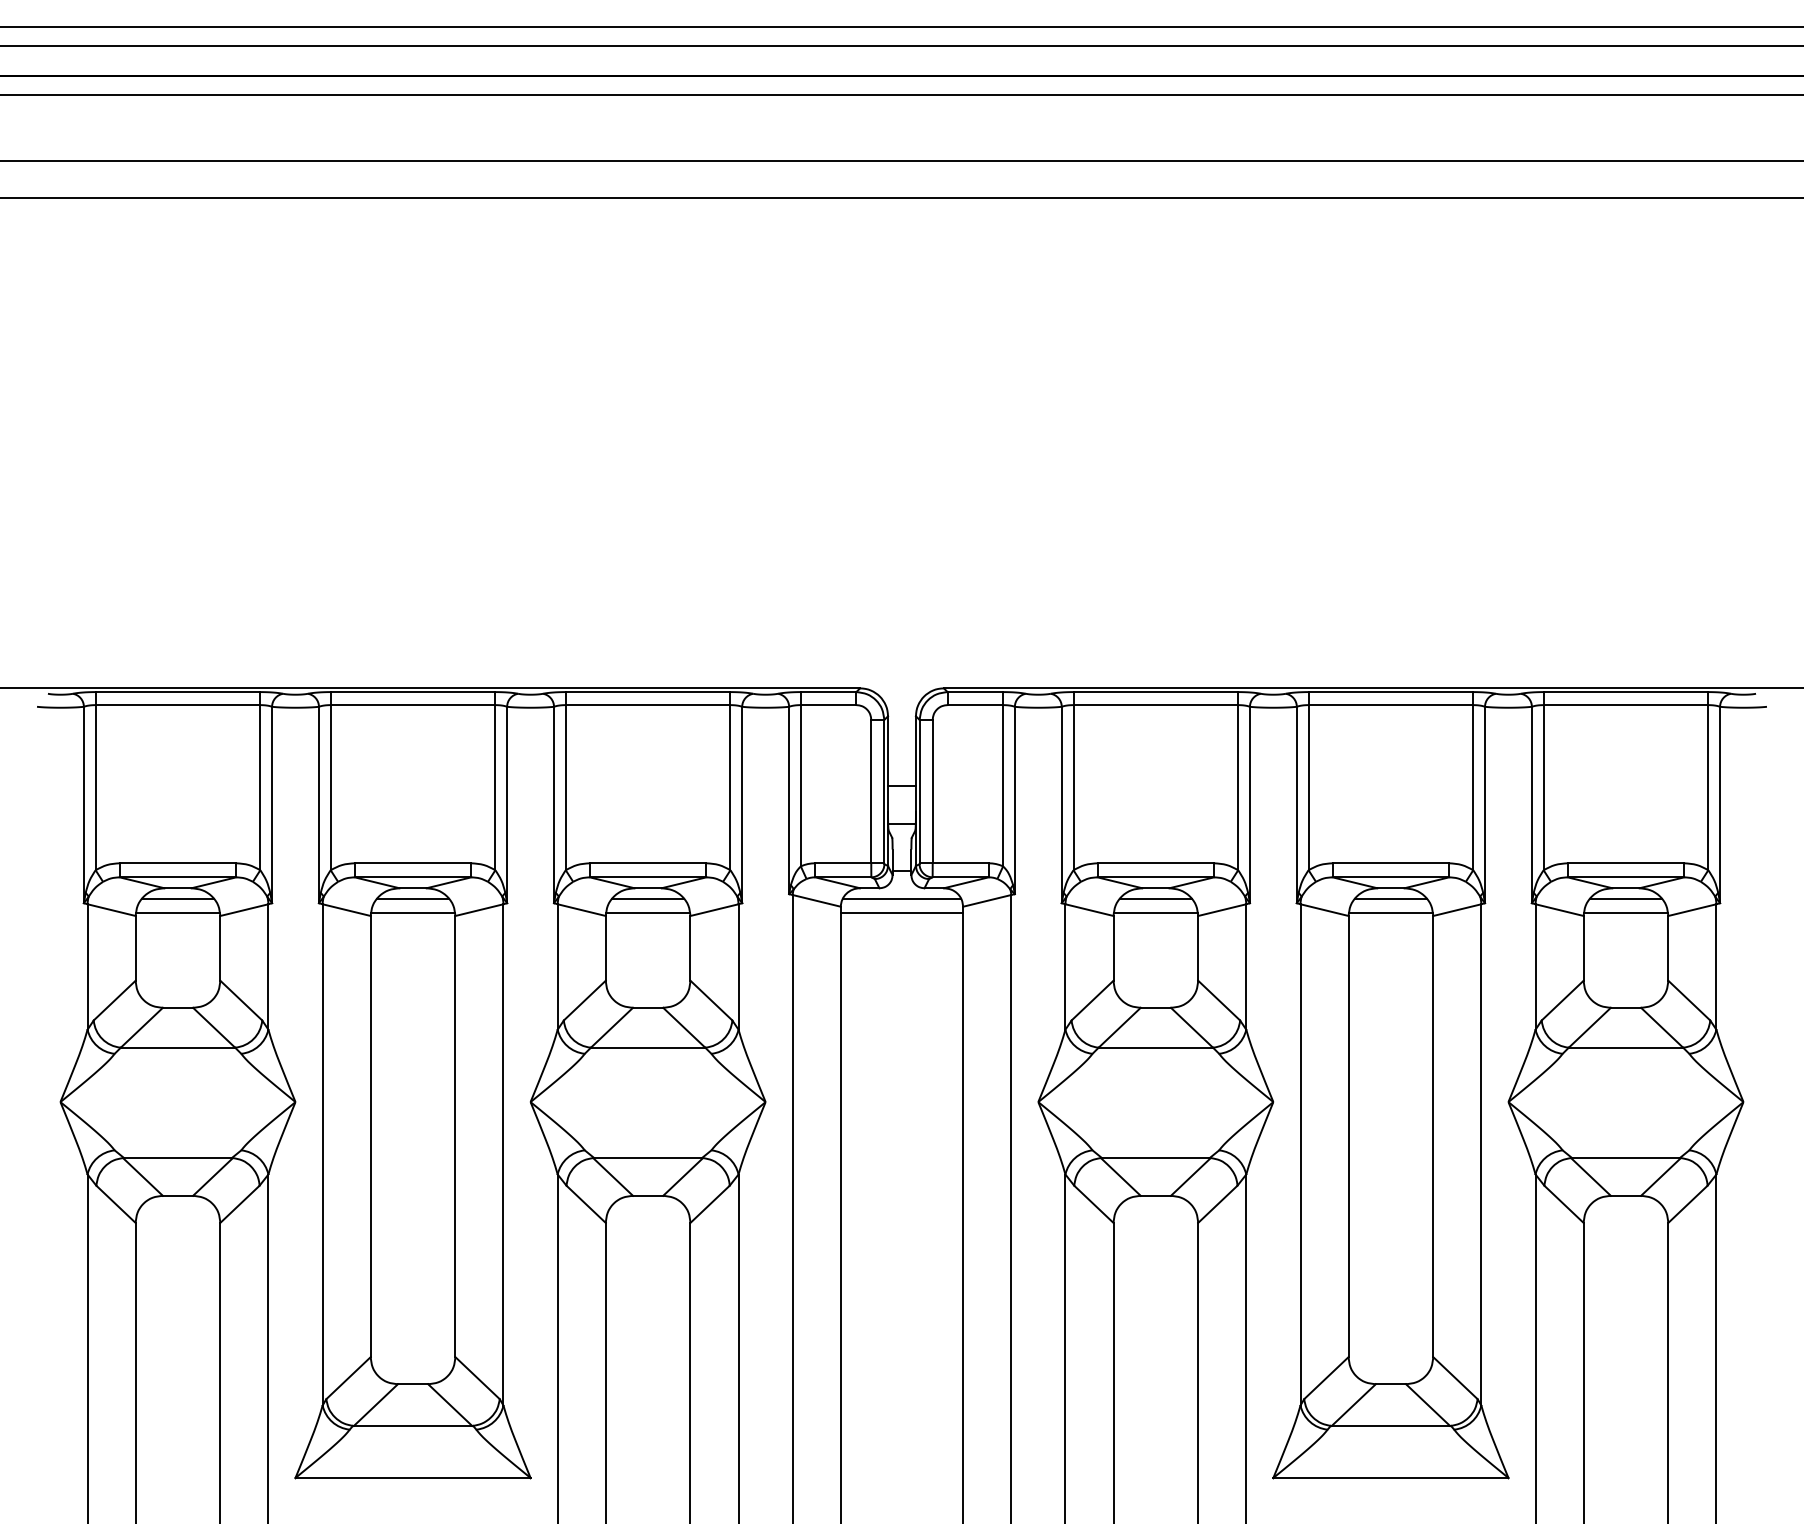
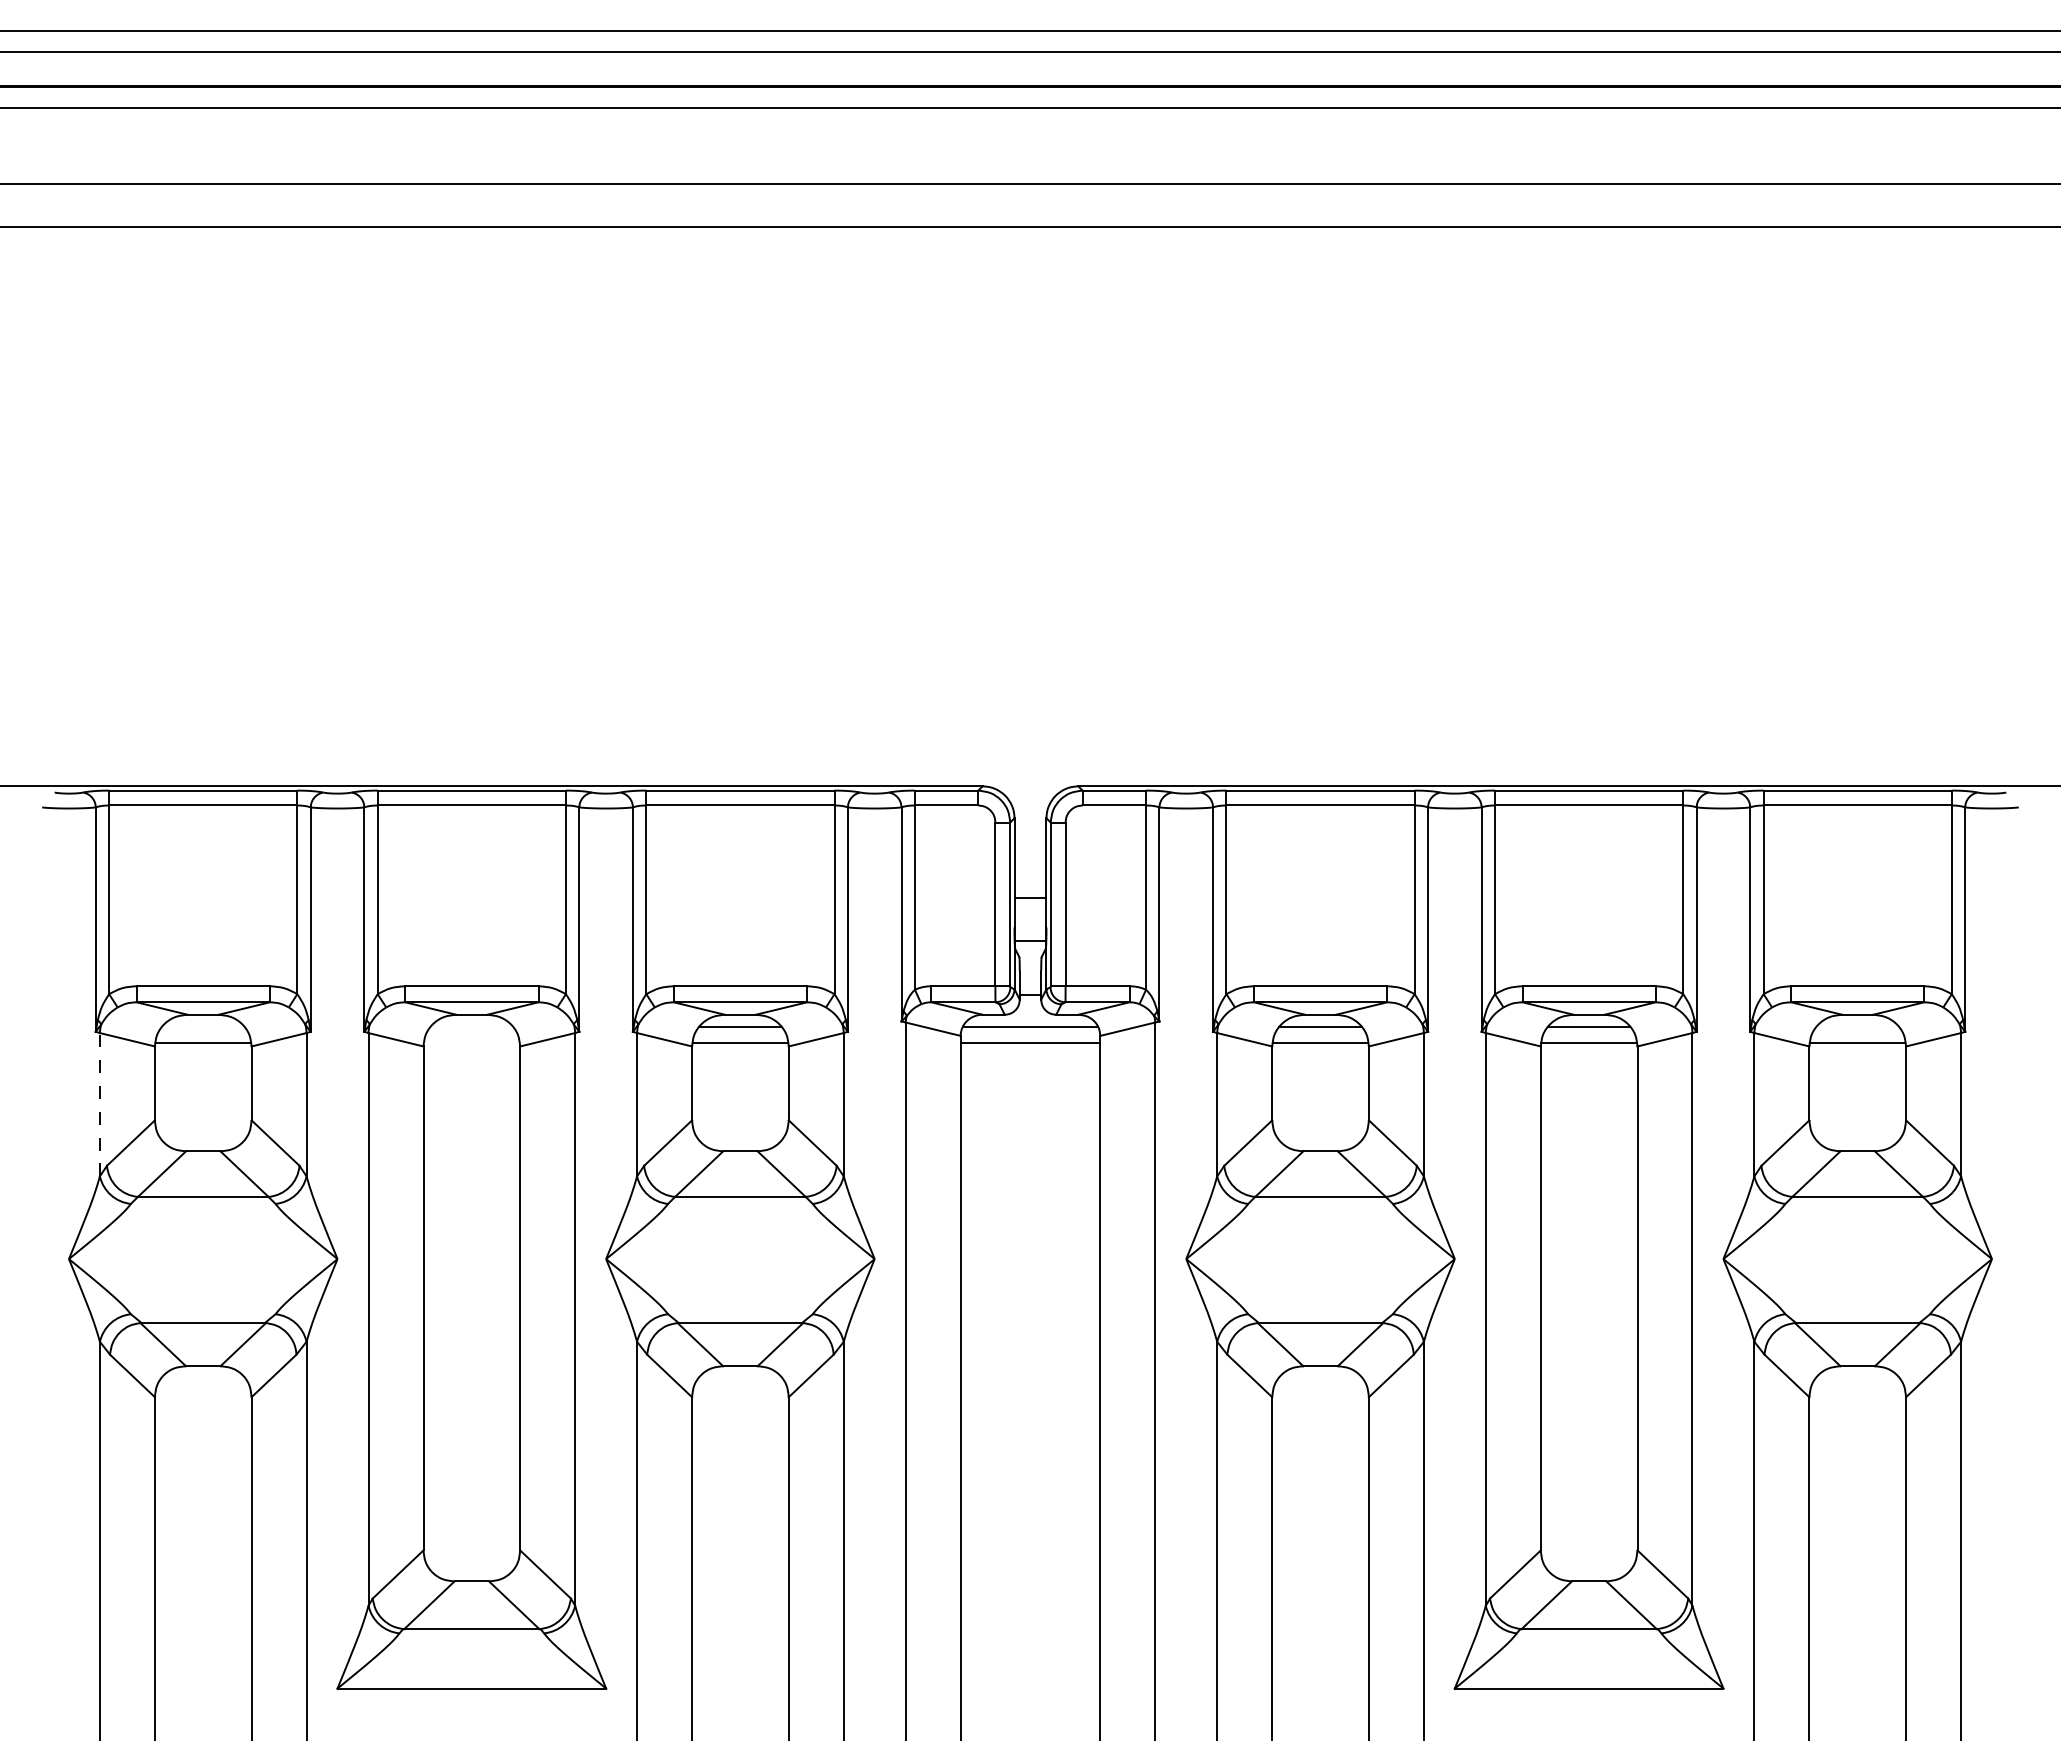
line: (178, 898) -> (203, 1026), removed
line: (412, 898) -> (471, 1026), removed
line: (1625, 898) -> (1857, 1026), removed
line: (412, 913) -> (471, 1043), removed
line: (87, 966) -> (99, 1104), solid -> dashed

